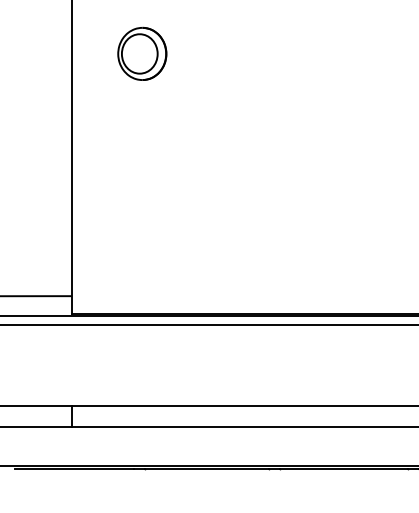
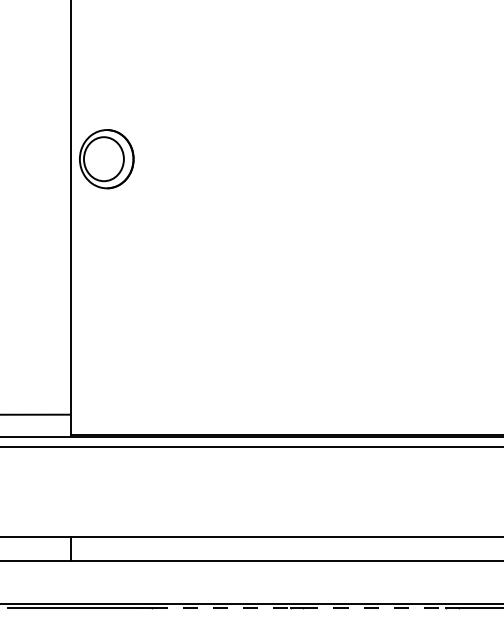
part: (142, 54) -> (106, 159), moved
line: (207, 469) -> (222, 608), solid -> dashed
line: (343, 469) -> (374, 608), solid -> dashed

